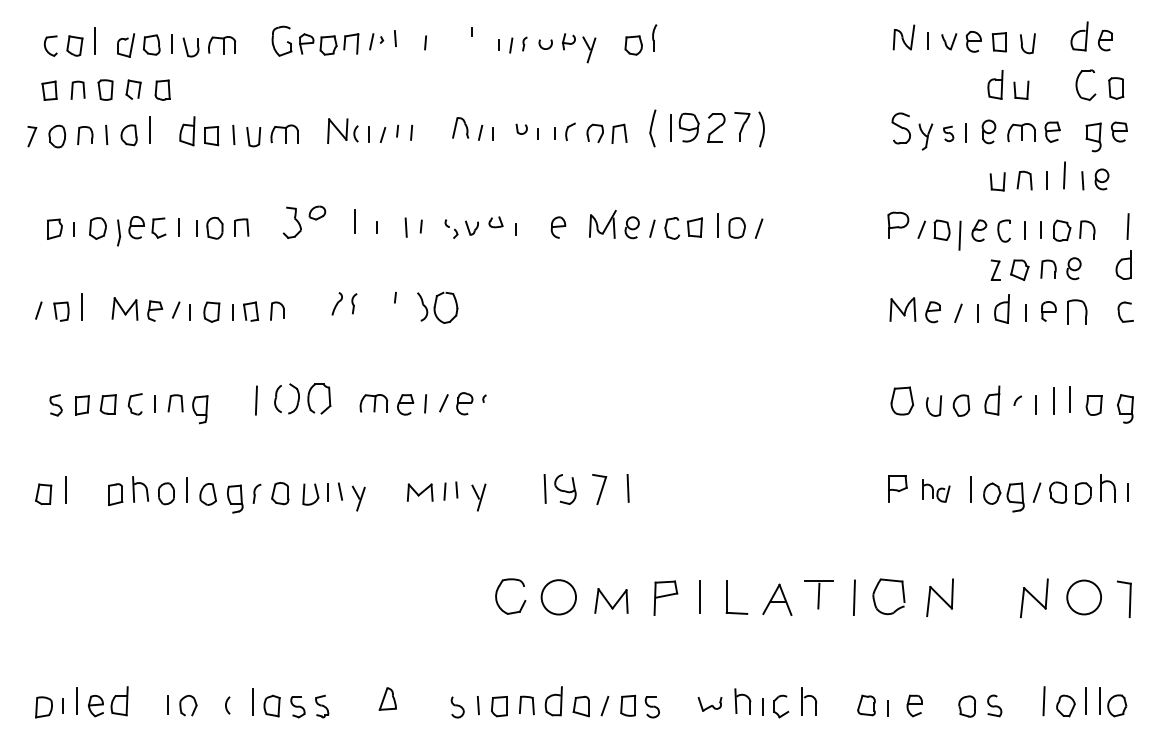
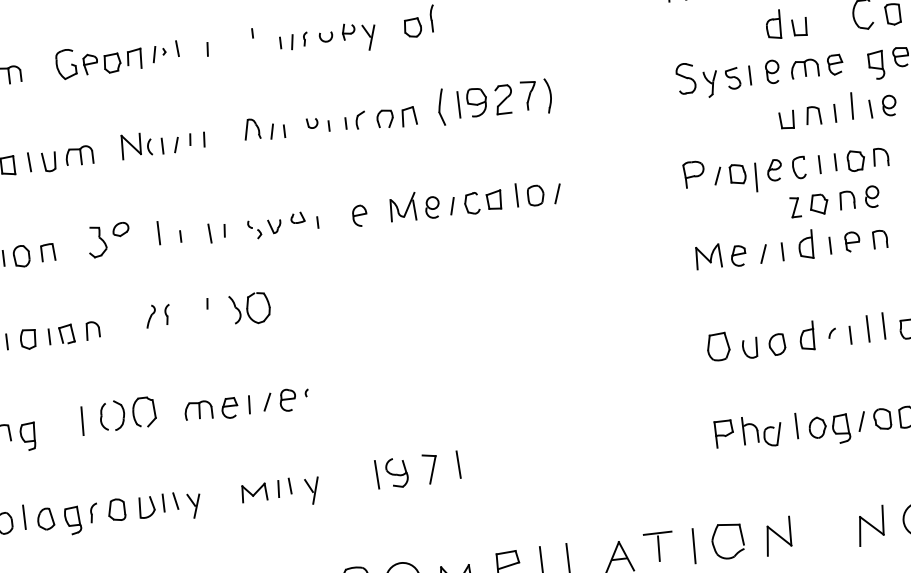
part: (948, 133) -> (733, 78), size x1.43
part: (1076, 311) -> (879, 238), size x0.71
part: (936, 490) -> (762, 431), size x1.43

